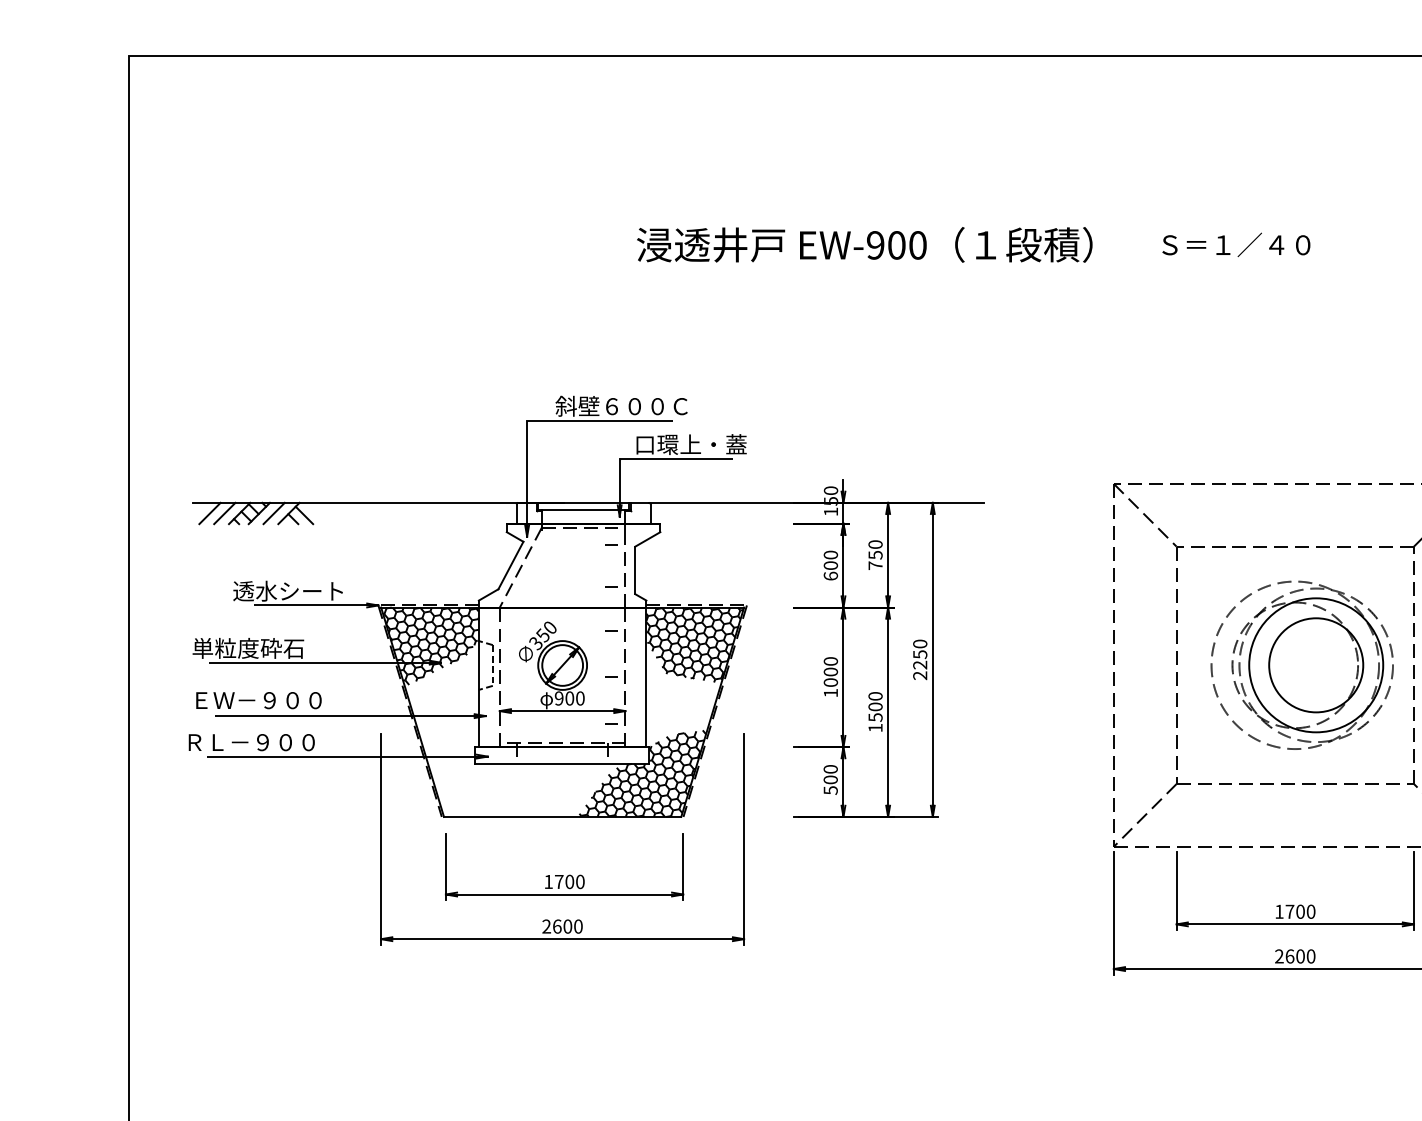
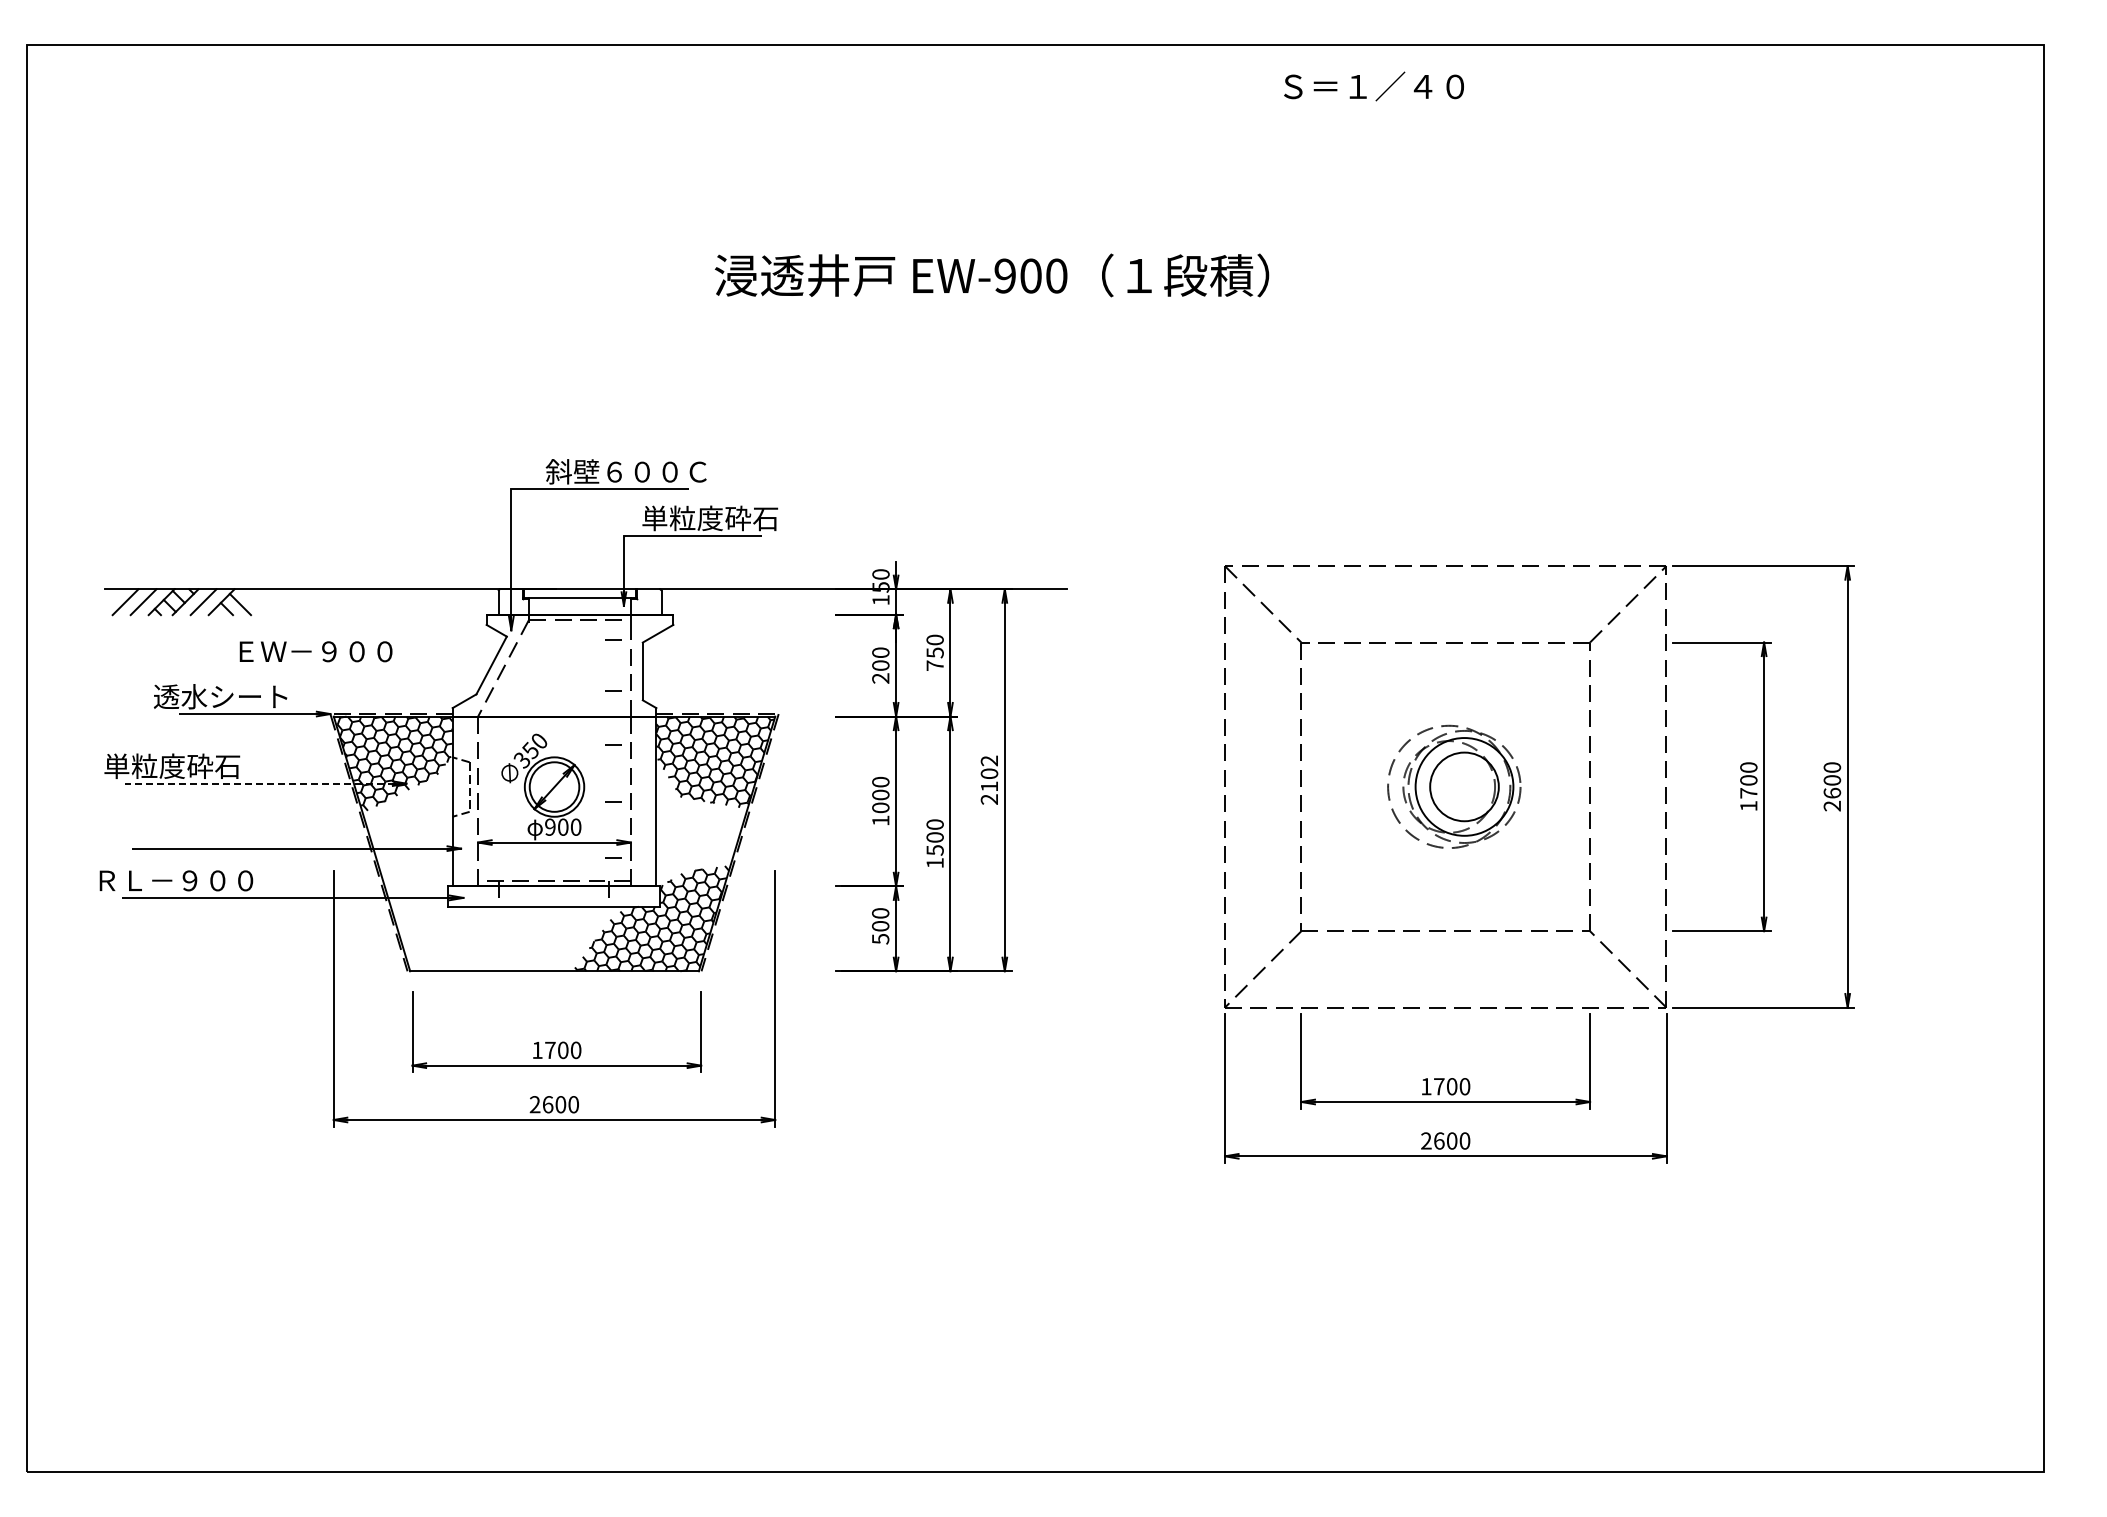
text: (864, 244) -> (991, 275), moved
text: (1235, 244) -> (1373, 86), moved
text: (690, 444) -> (710, 518), 口環上・蓋 -> 単粒度砕石
text: (830, 576) -> (880, 678), 600 -> 200
text: (920, 654) -> (989, 773), 2250 -> 2102
line: (324, 662) -> (264, 783), solid -> dashed
part: (1302, 665) -> (1454, 786), size x0.6
text: (258, 700) -> (315, 651), moved

